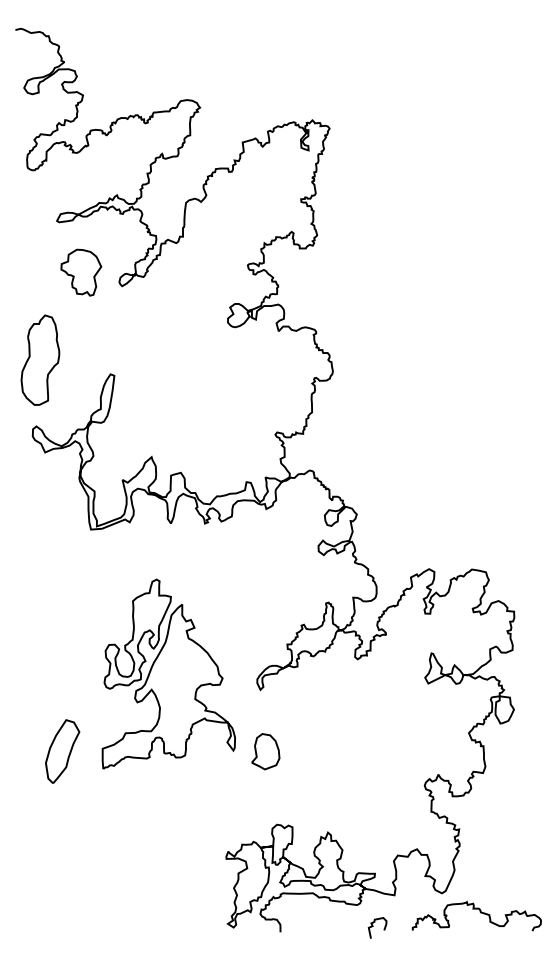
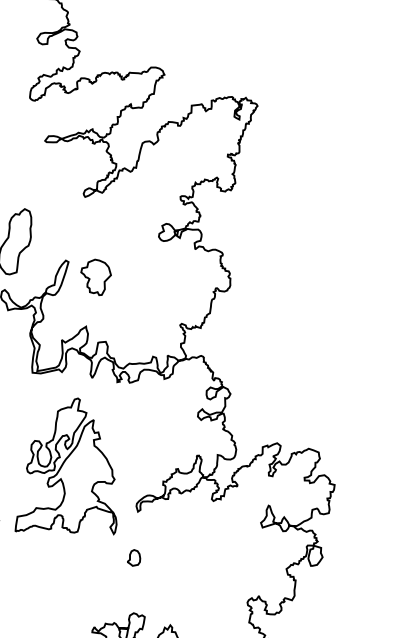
part: (81, 272) -> (95, 277), moved
part: (168, 673) -> (75, 469), moved
part: (265, 751) -> (134, 557), size x0.6

